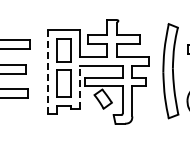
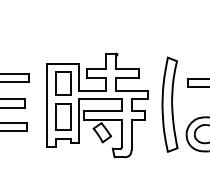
line: (48, 71) -> (47, 105), dashed -> solid
line: (80, 87) -> (79, 121), dashed -> solid

